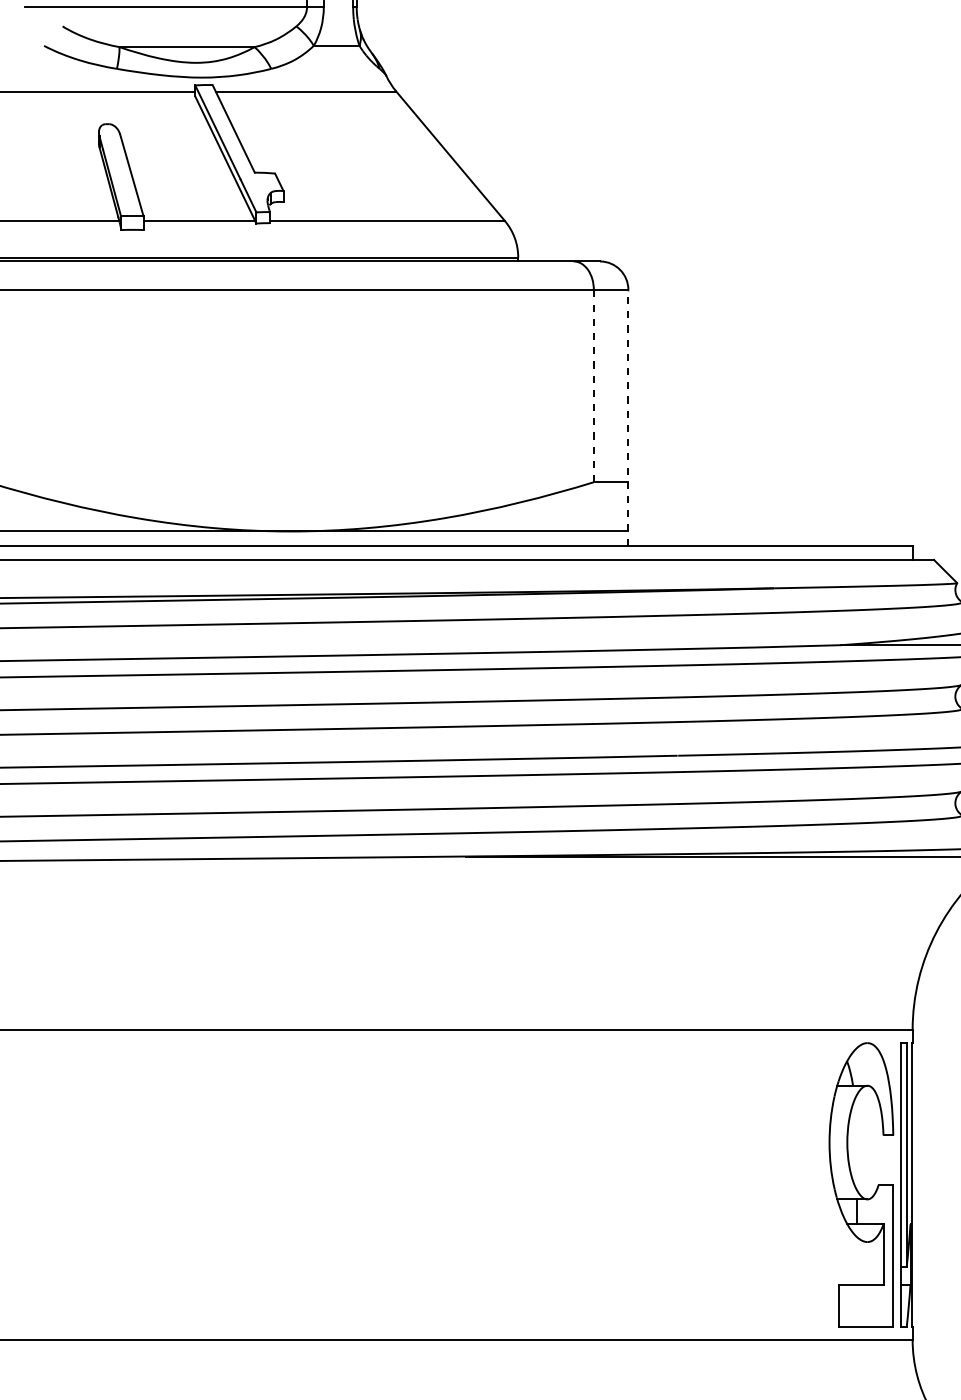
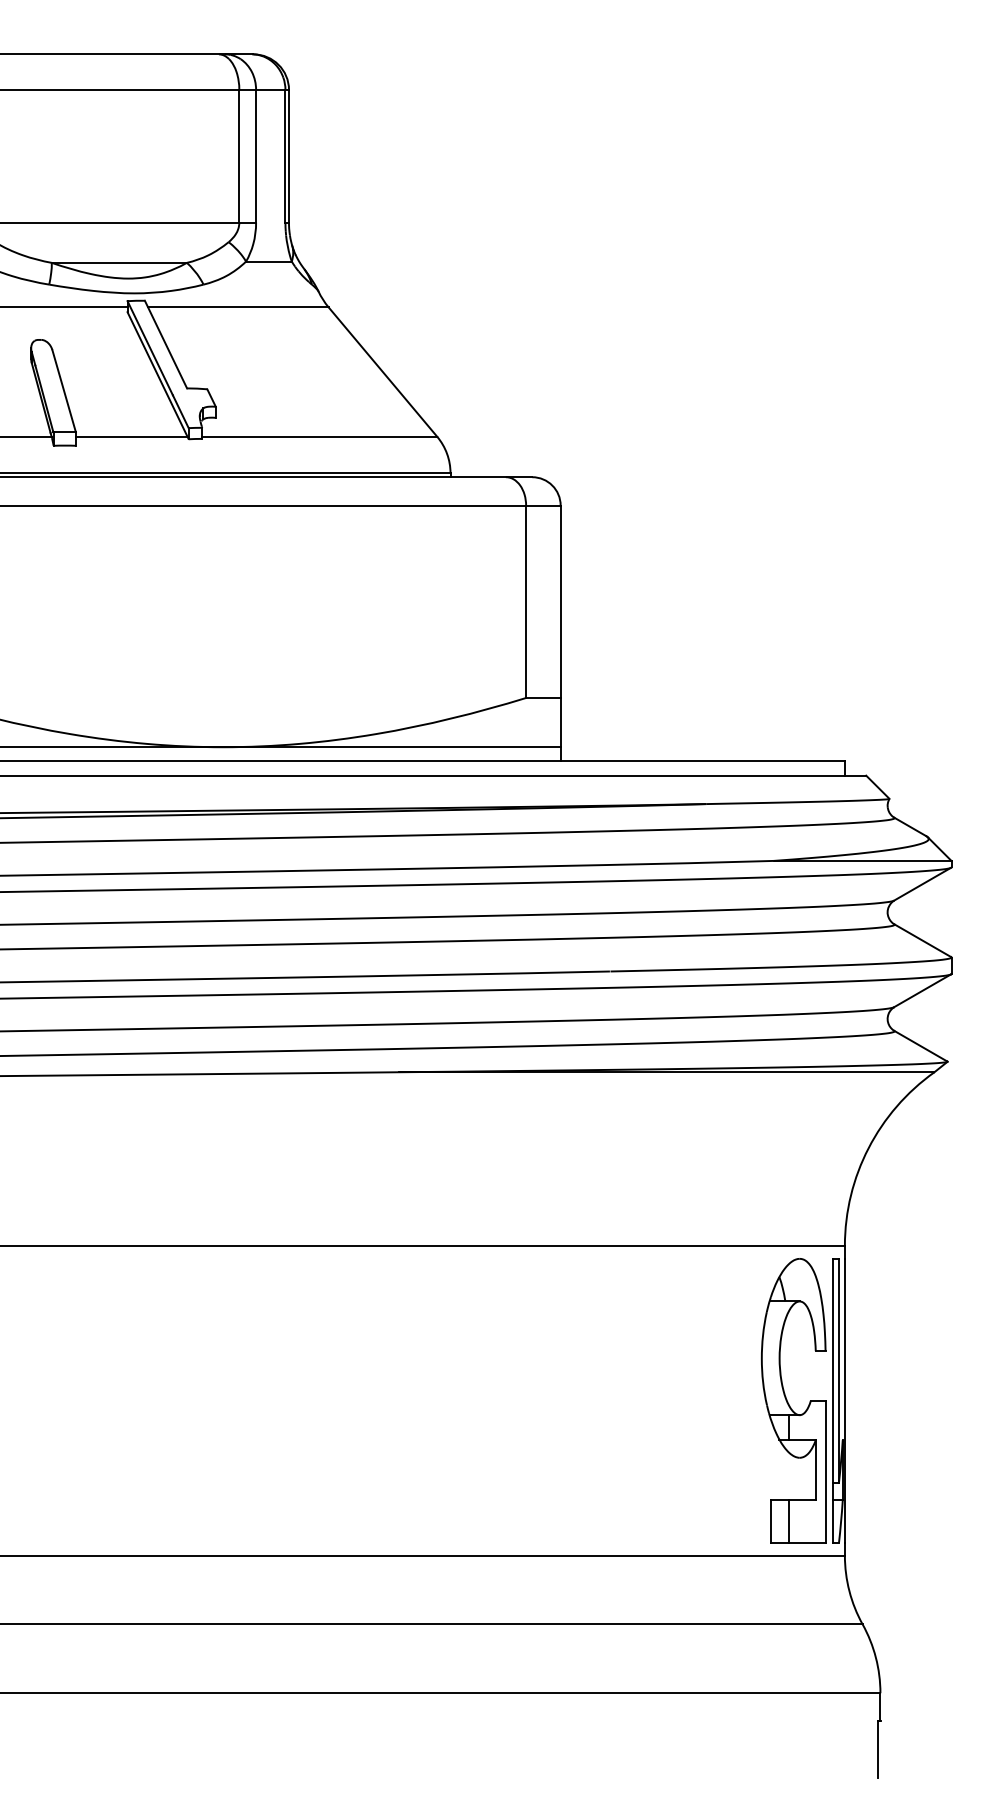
line: (594, 385) -> (526, 601), dashed -> solid
line: (628, 417) -> (560, 633), dashed -> solid
line: (857, 1305) -> (789, 1521), added

